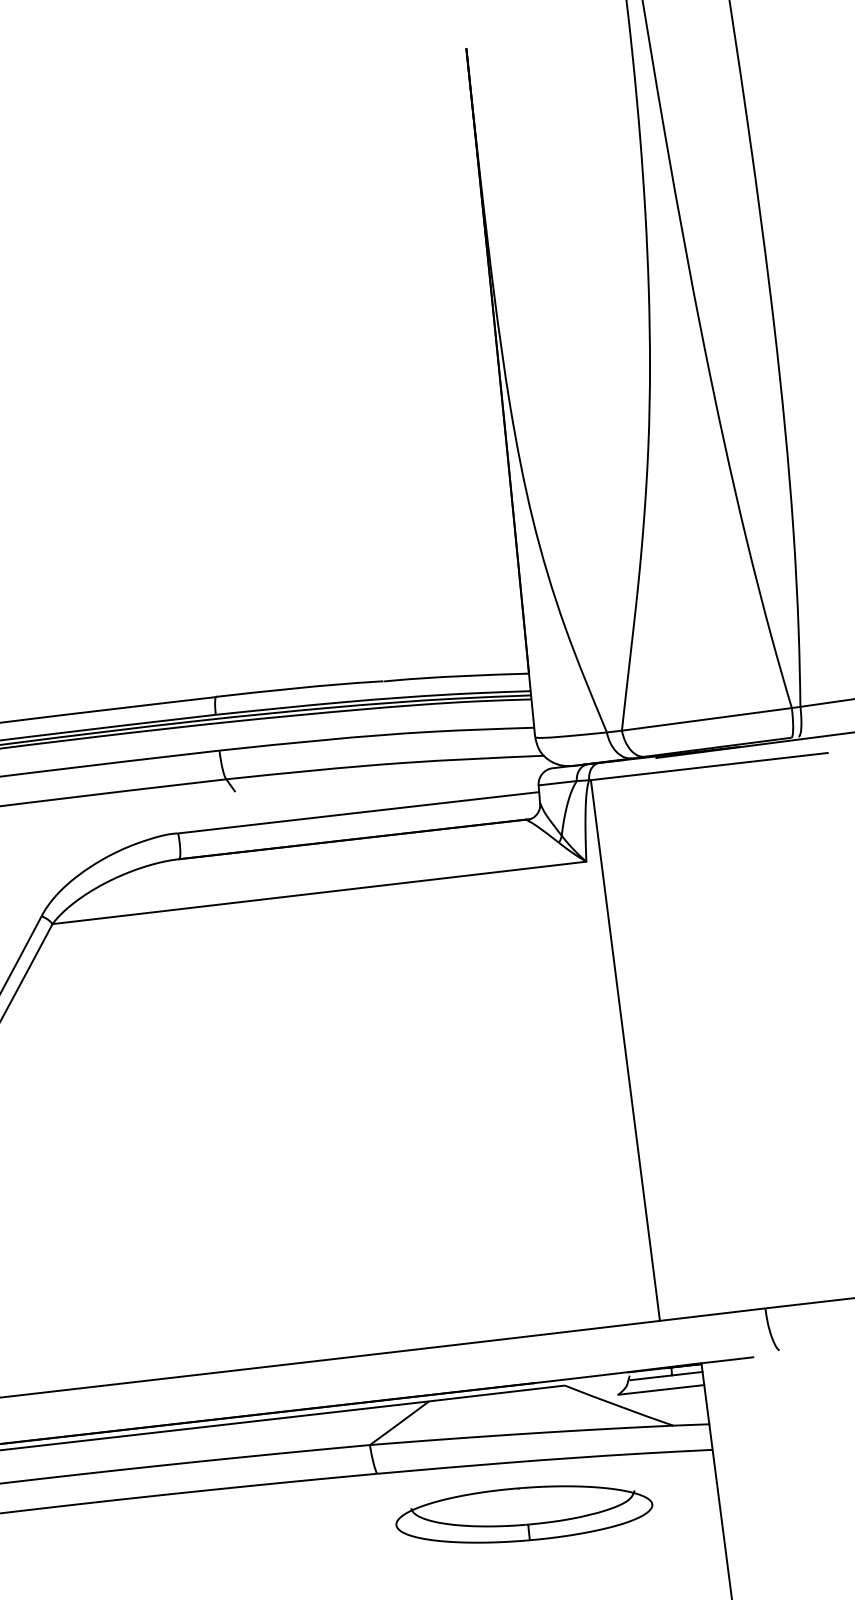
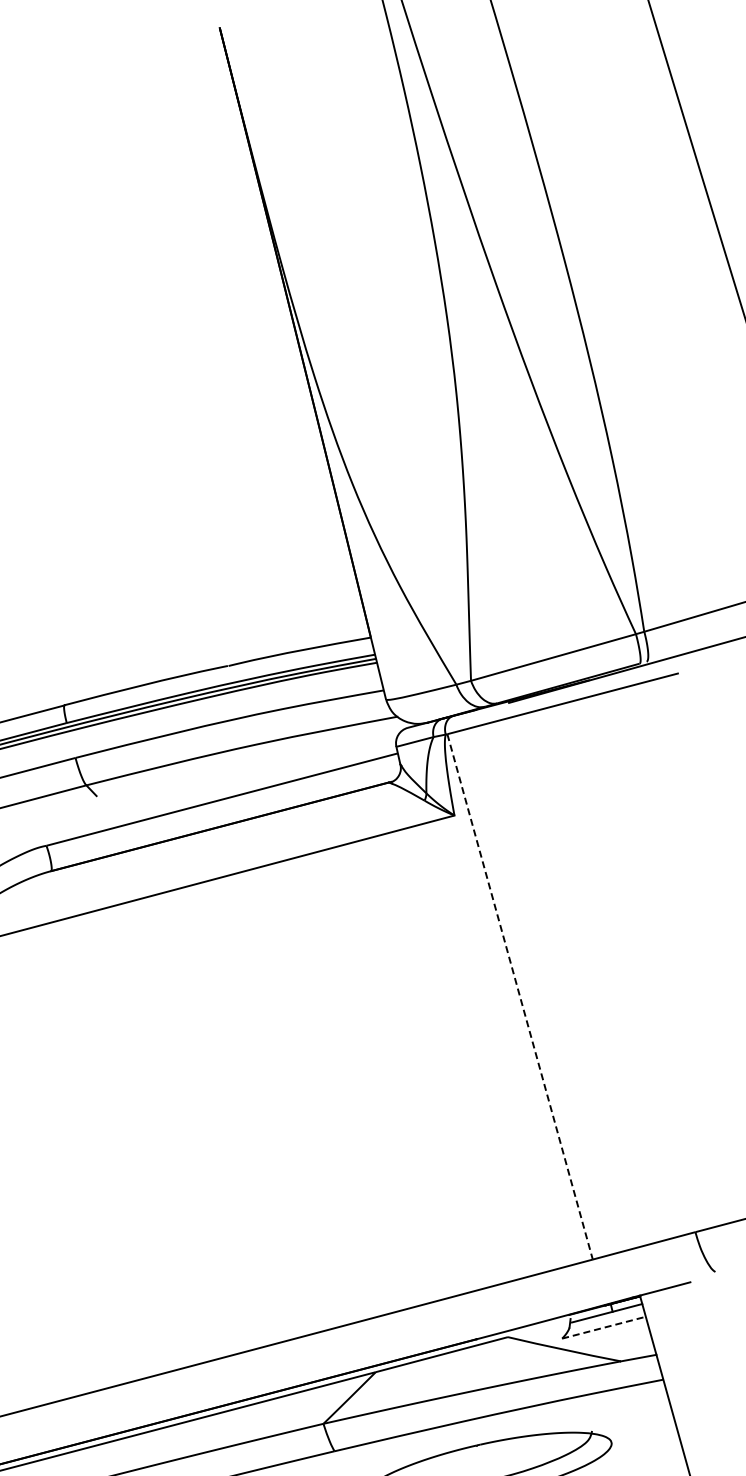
line: (625, 1050) -> (520, 996), solid -> dashed
line: (661, 1389) -> (604, 1327), solid -> dashed

